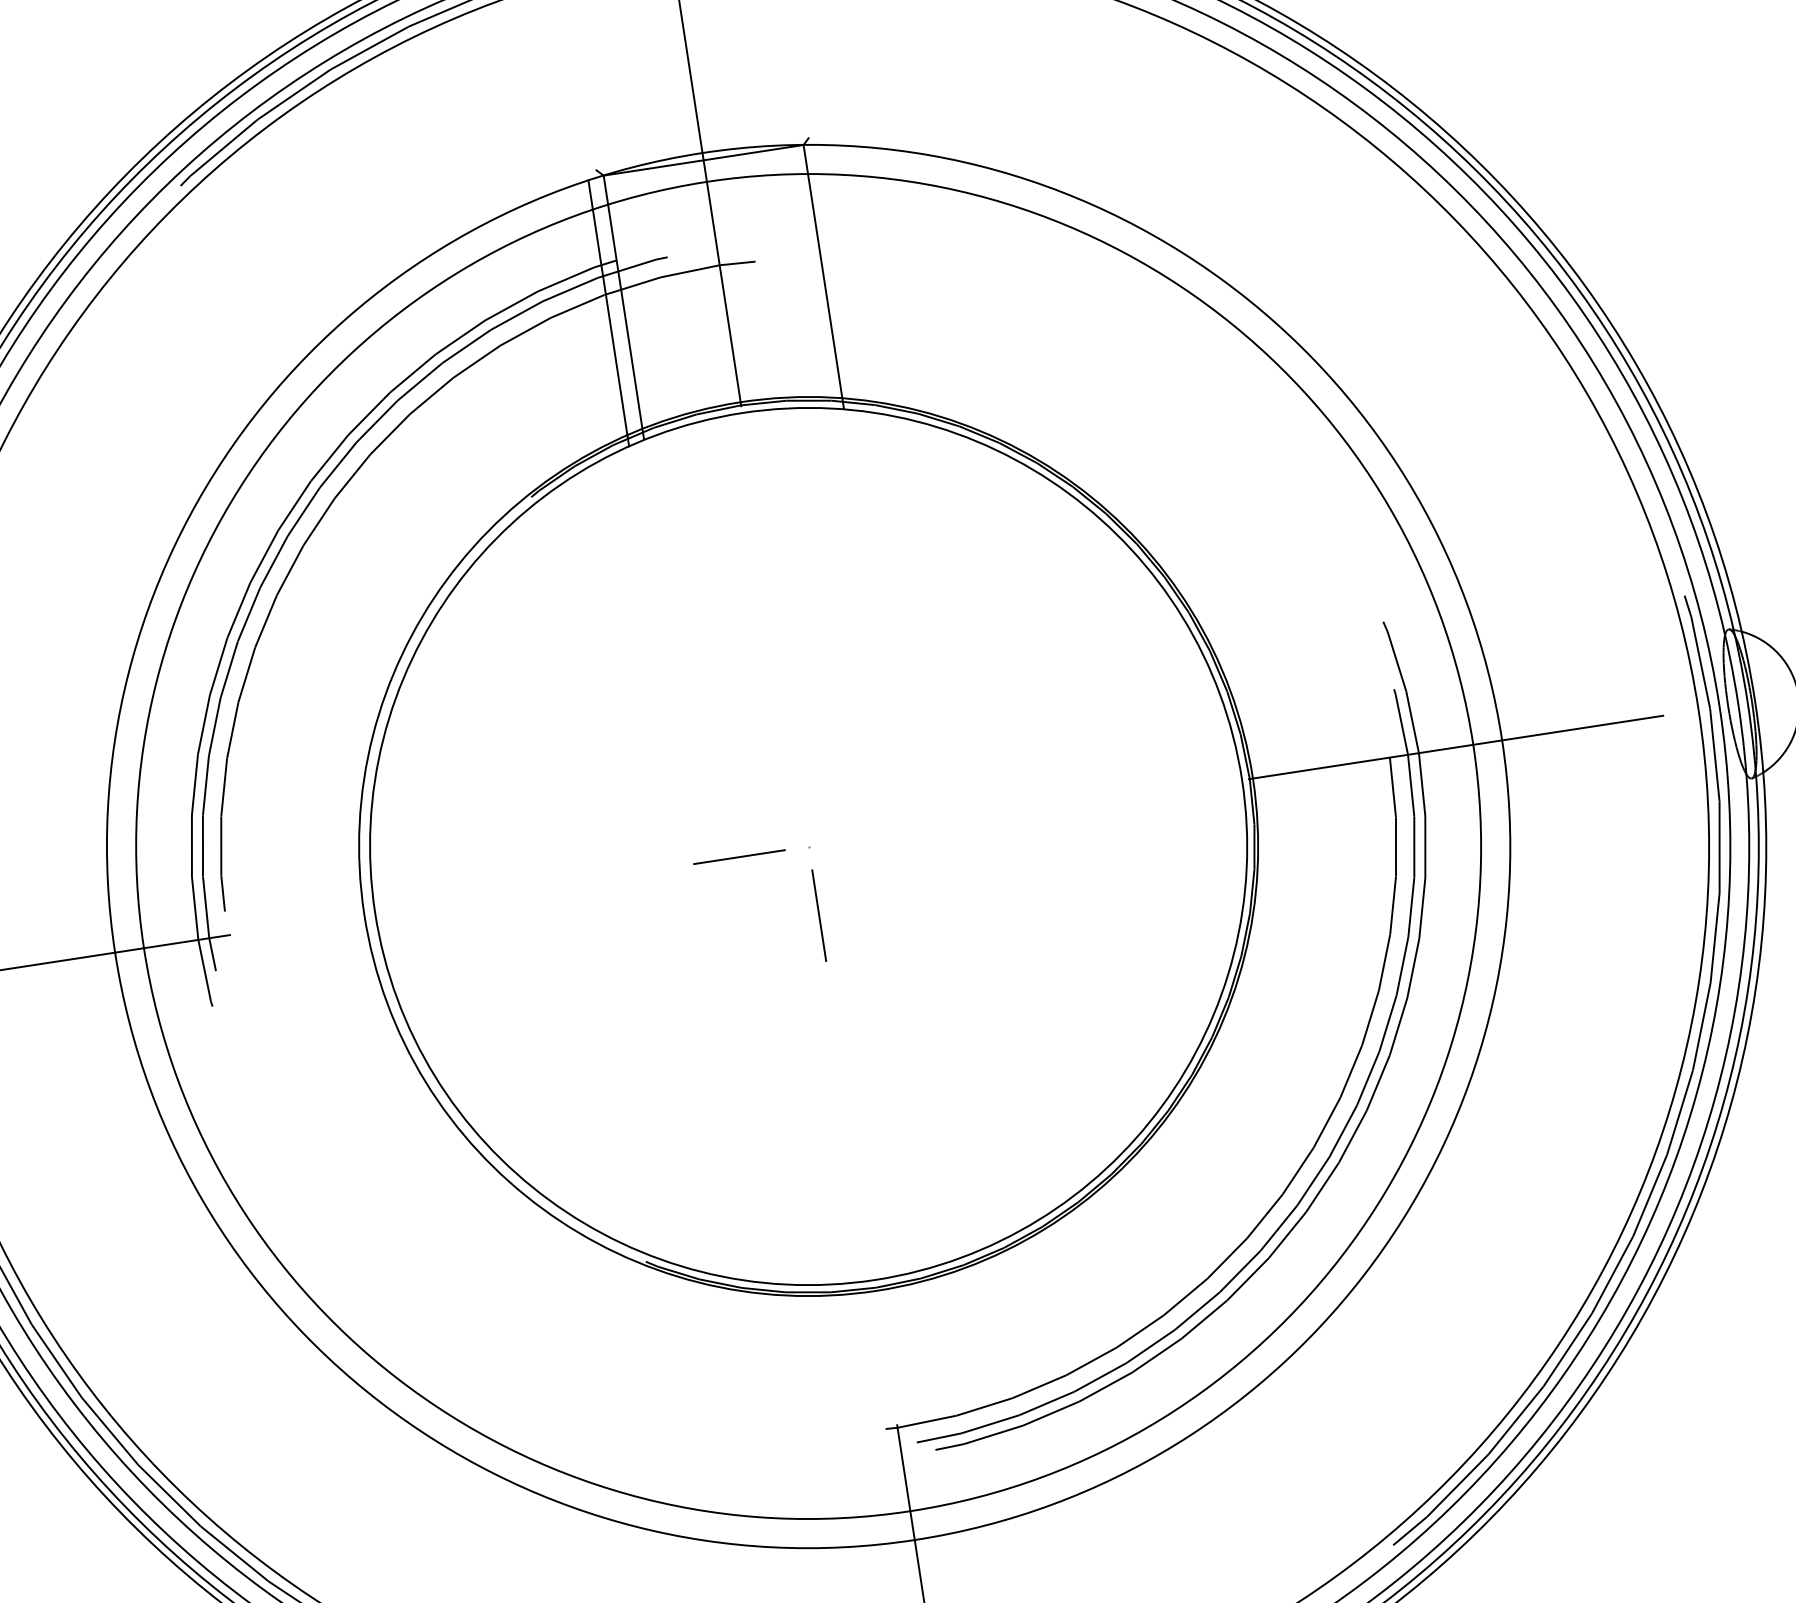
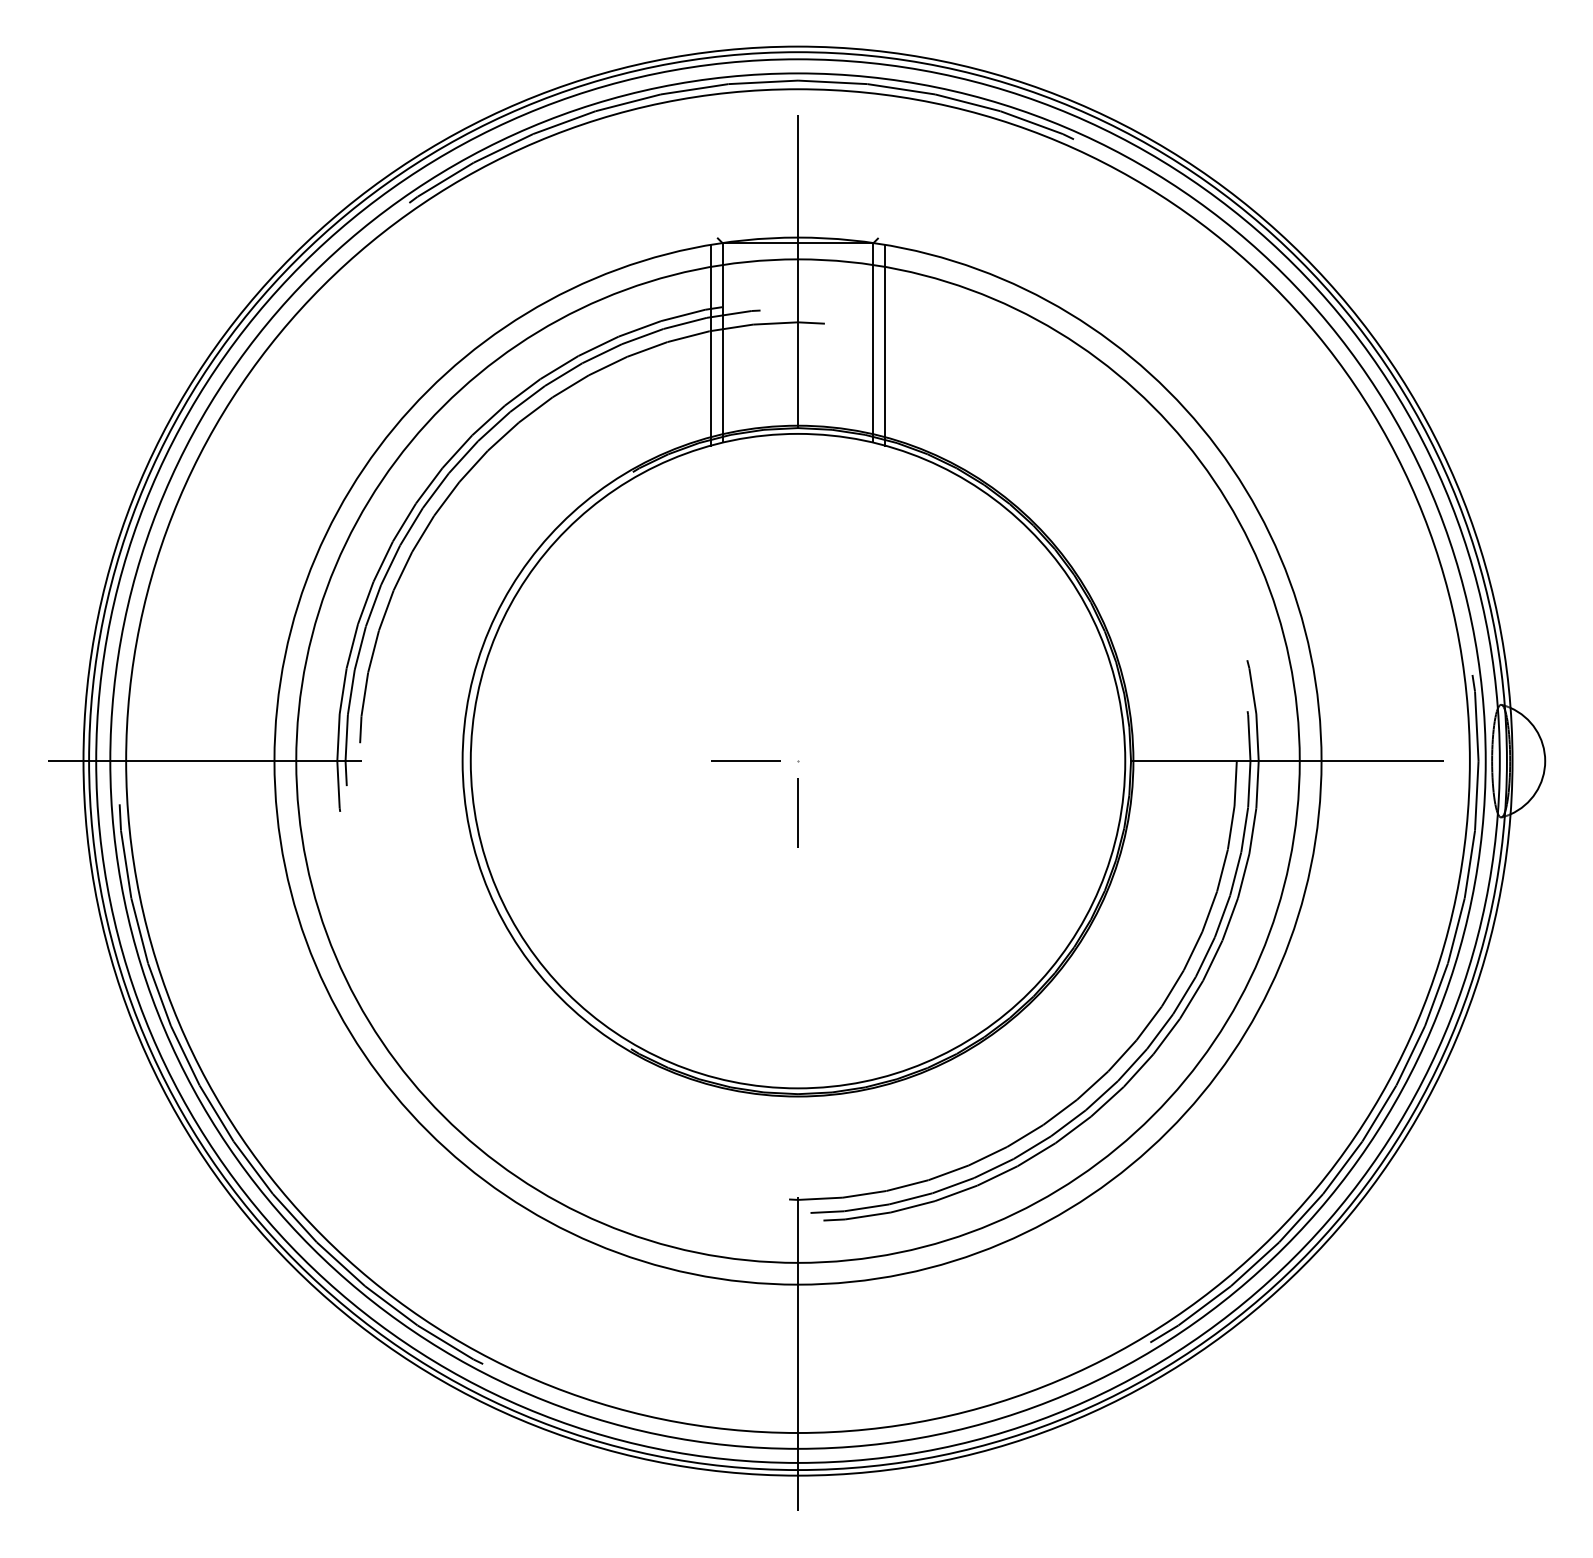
line: (840, 276) -> (885, 344), added

